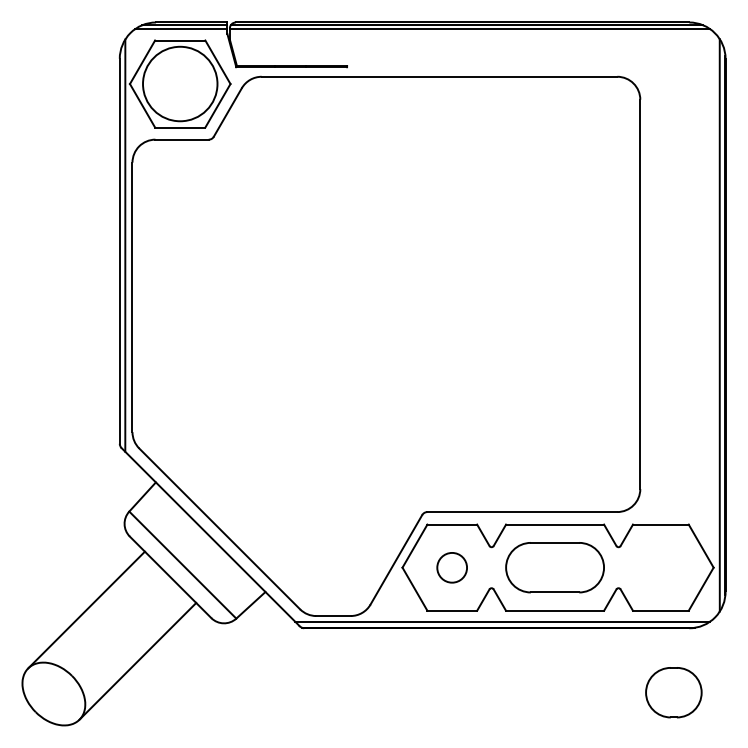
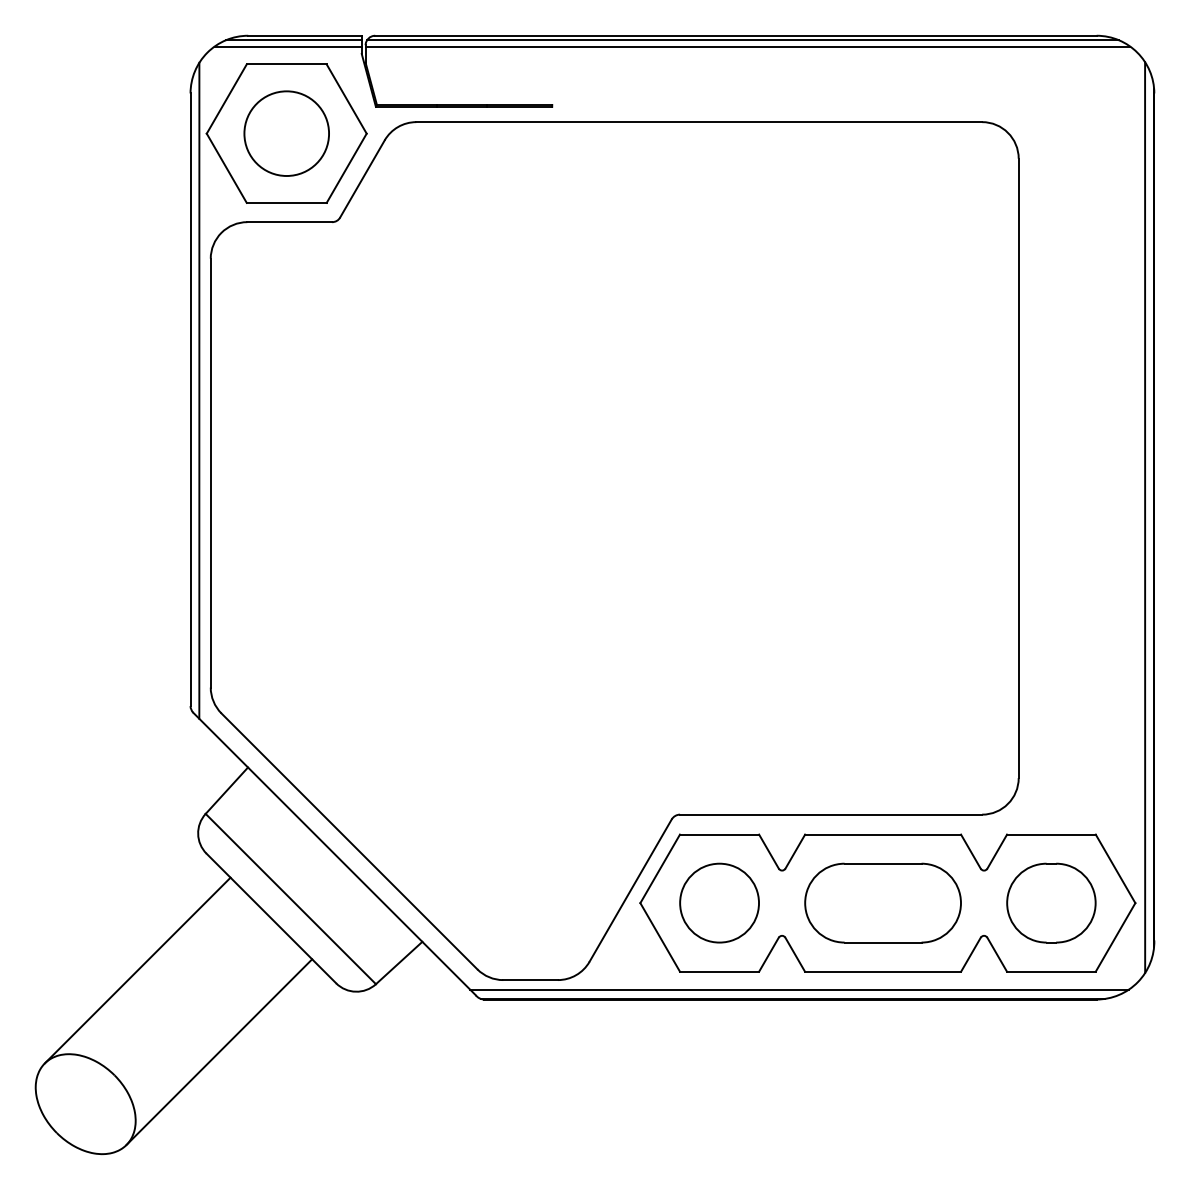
circle: (179, 83) -> (285, 132), size x0.71
circle: (451, 567) -> (718, 902), size x1.67
part: (673, 692) -> (1050, 902), moved

